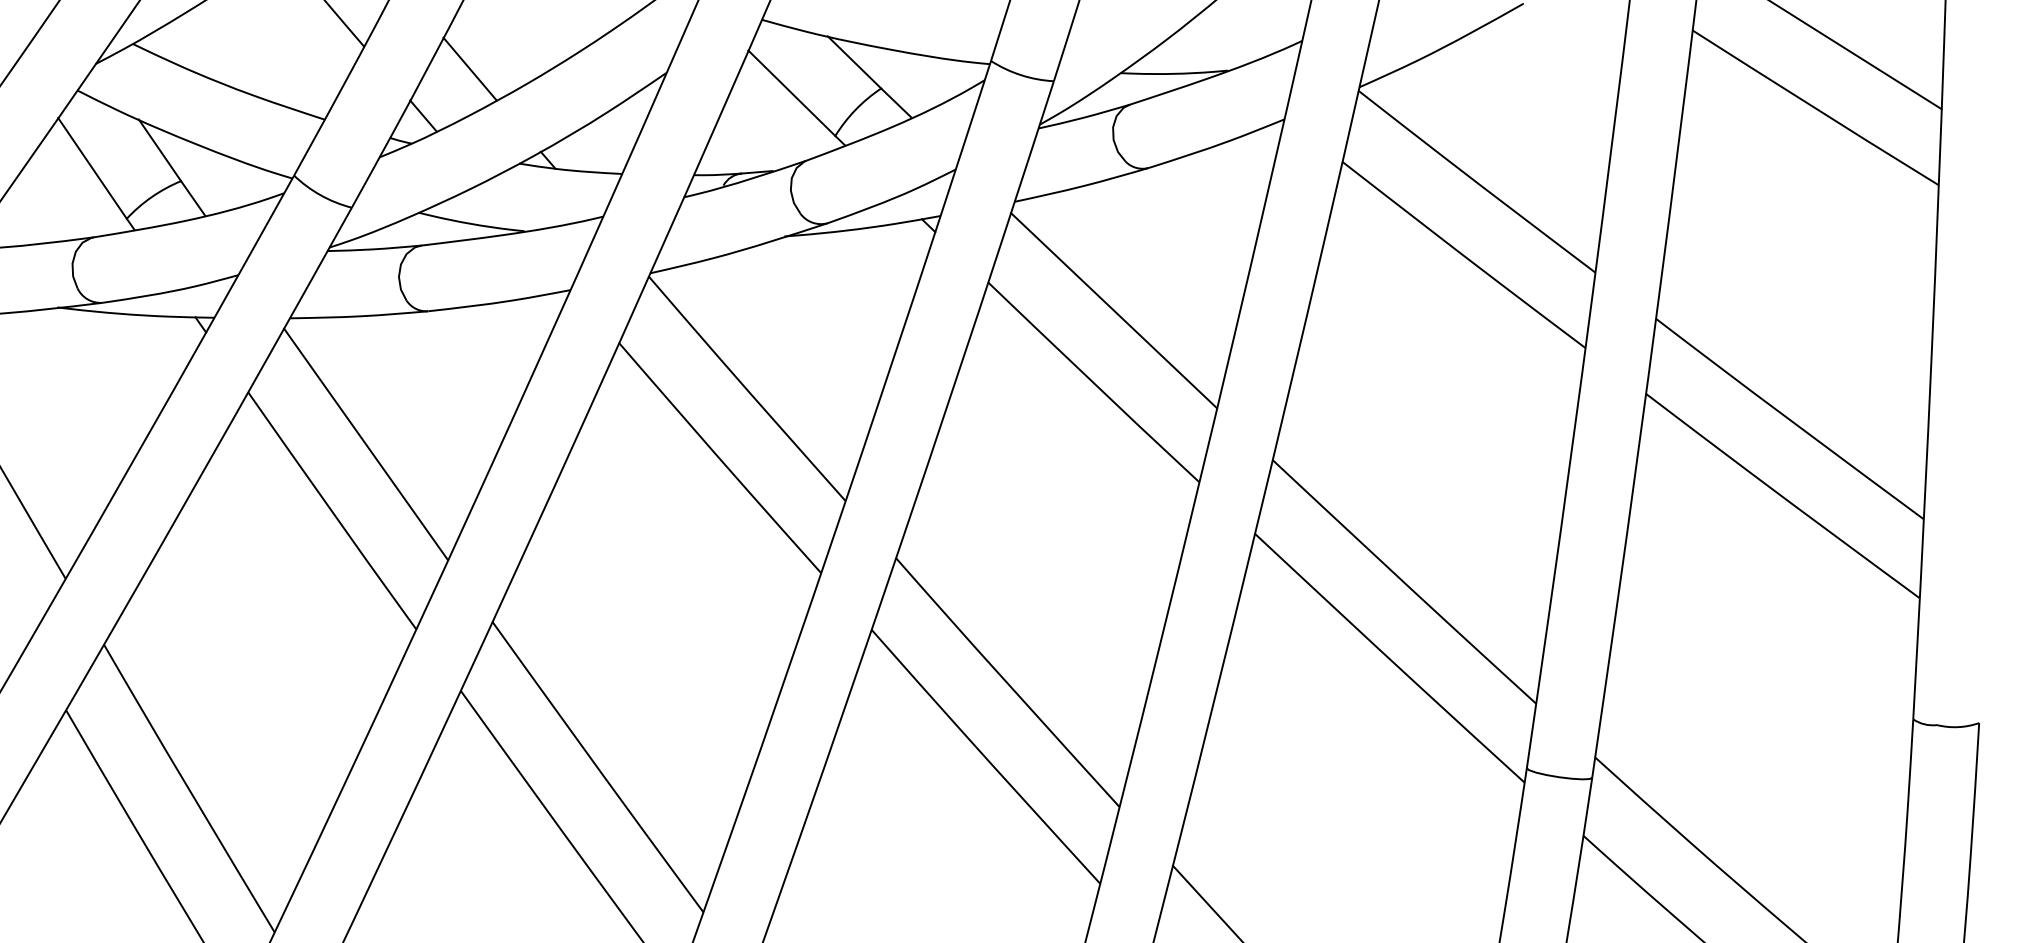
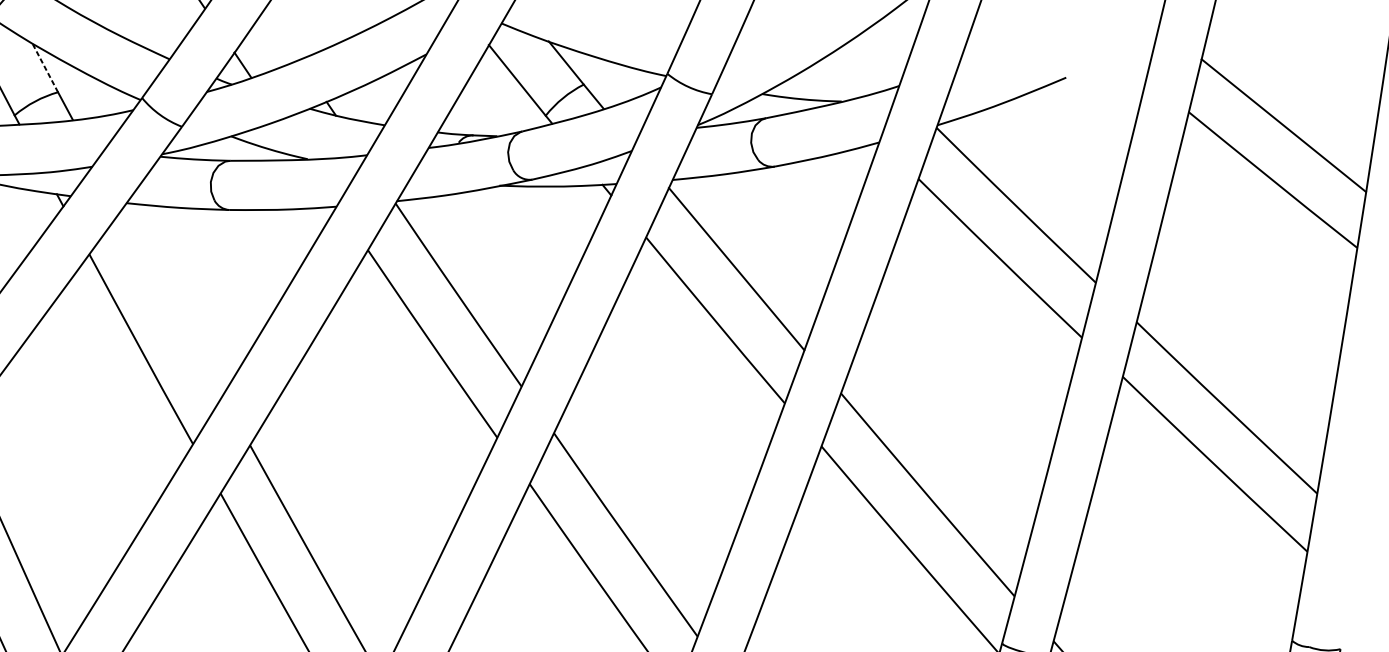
line: (469, 68) -> (281, 34), removed
line: (159, 149) -> (44, 67), solid -> dashed
line: (366, 444) -> (172, 303), removed

